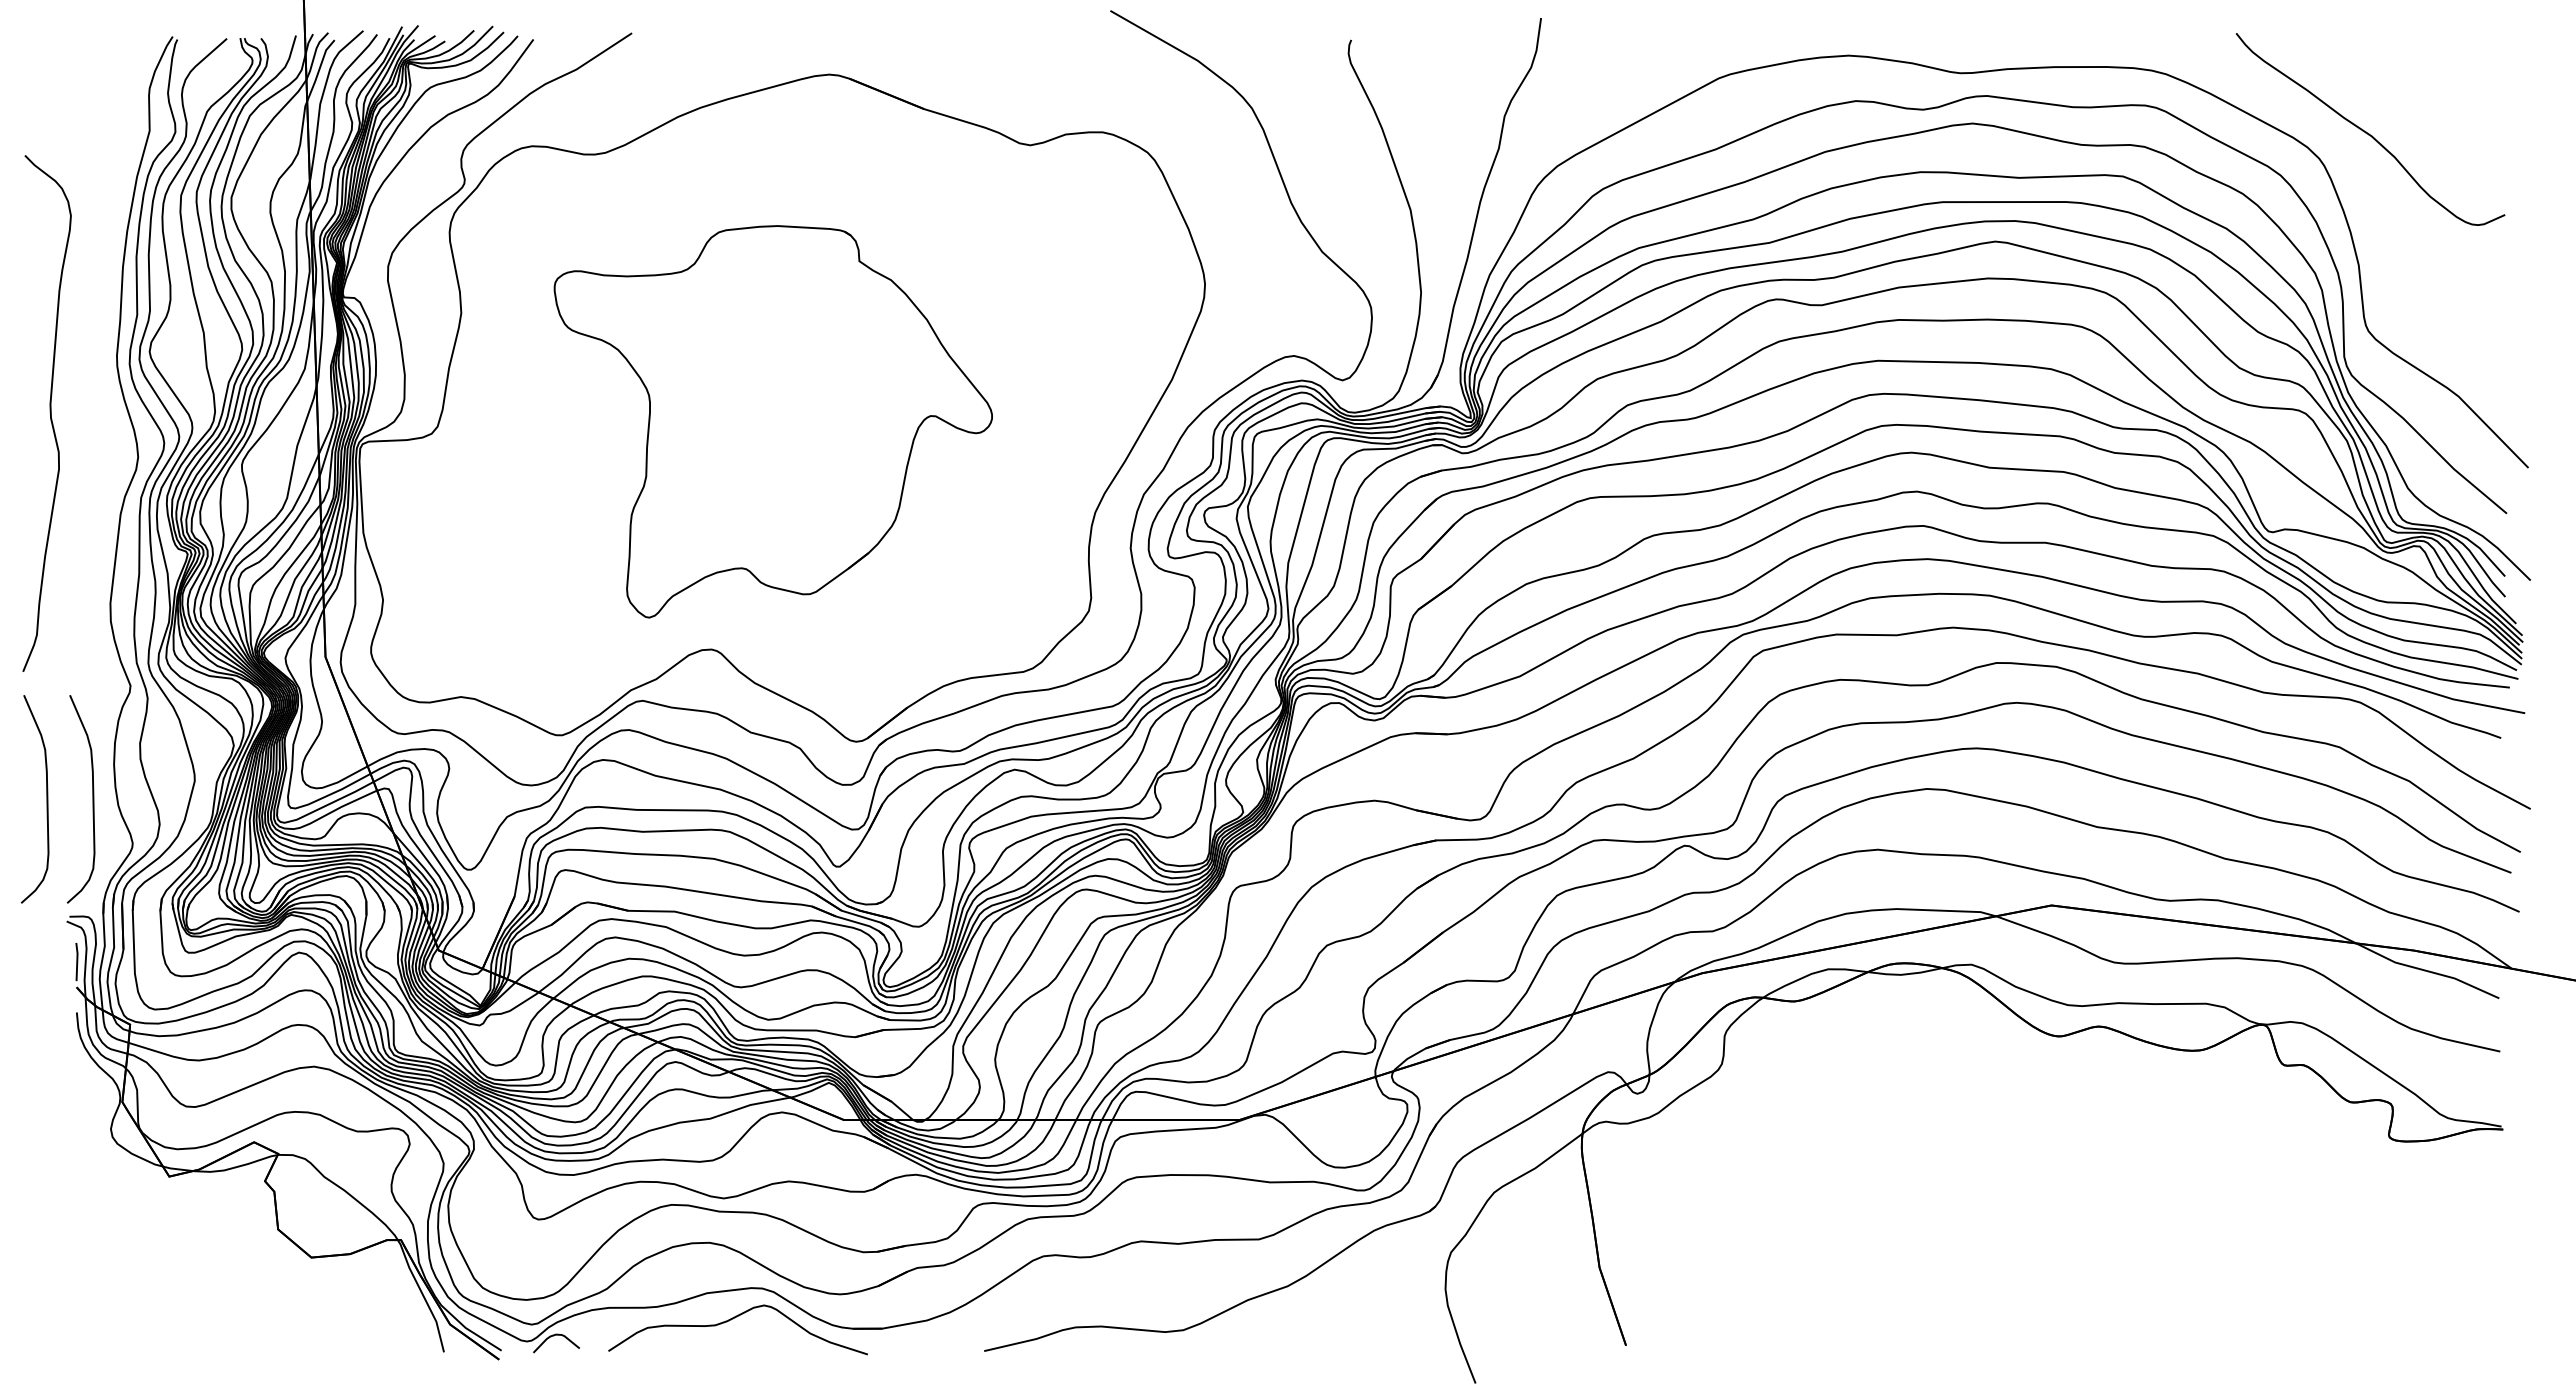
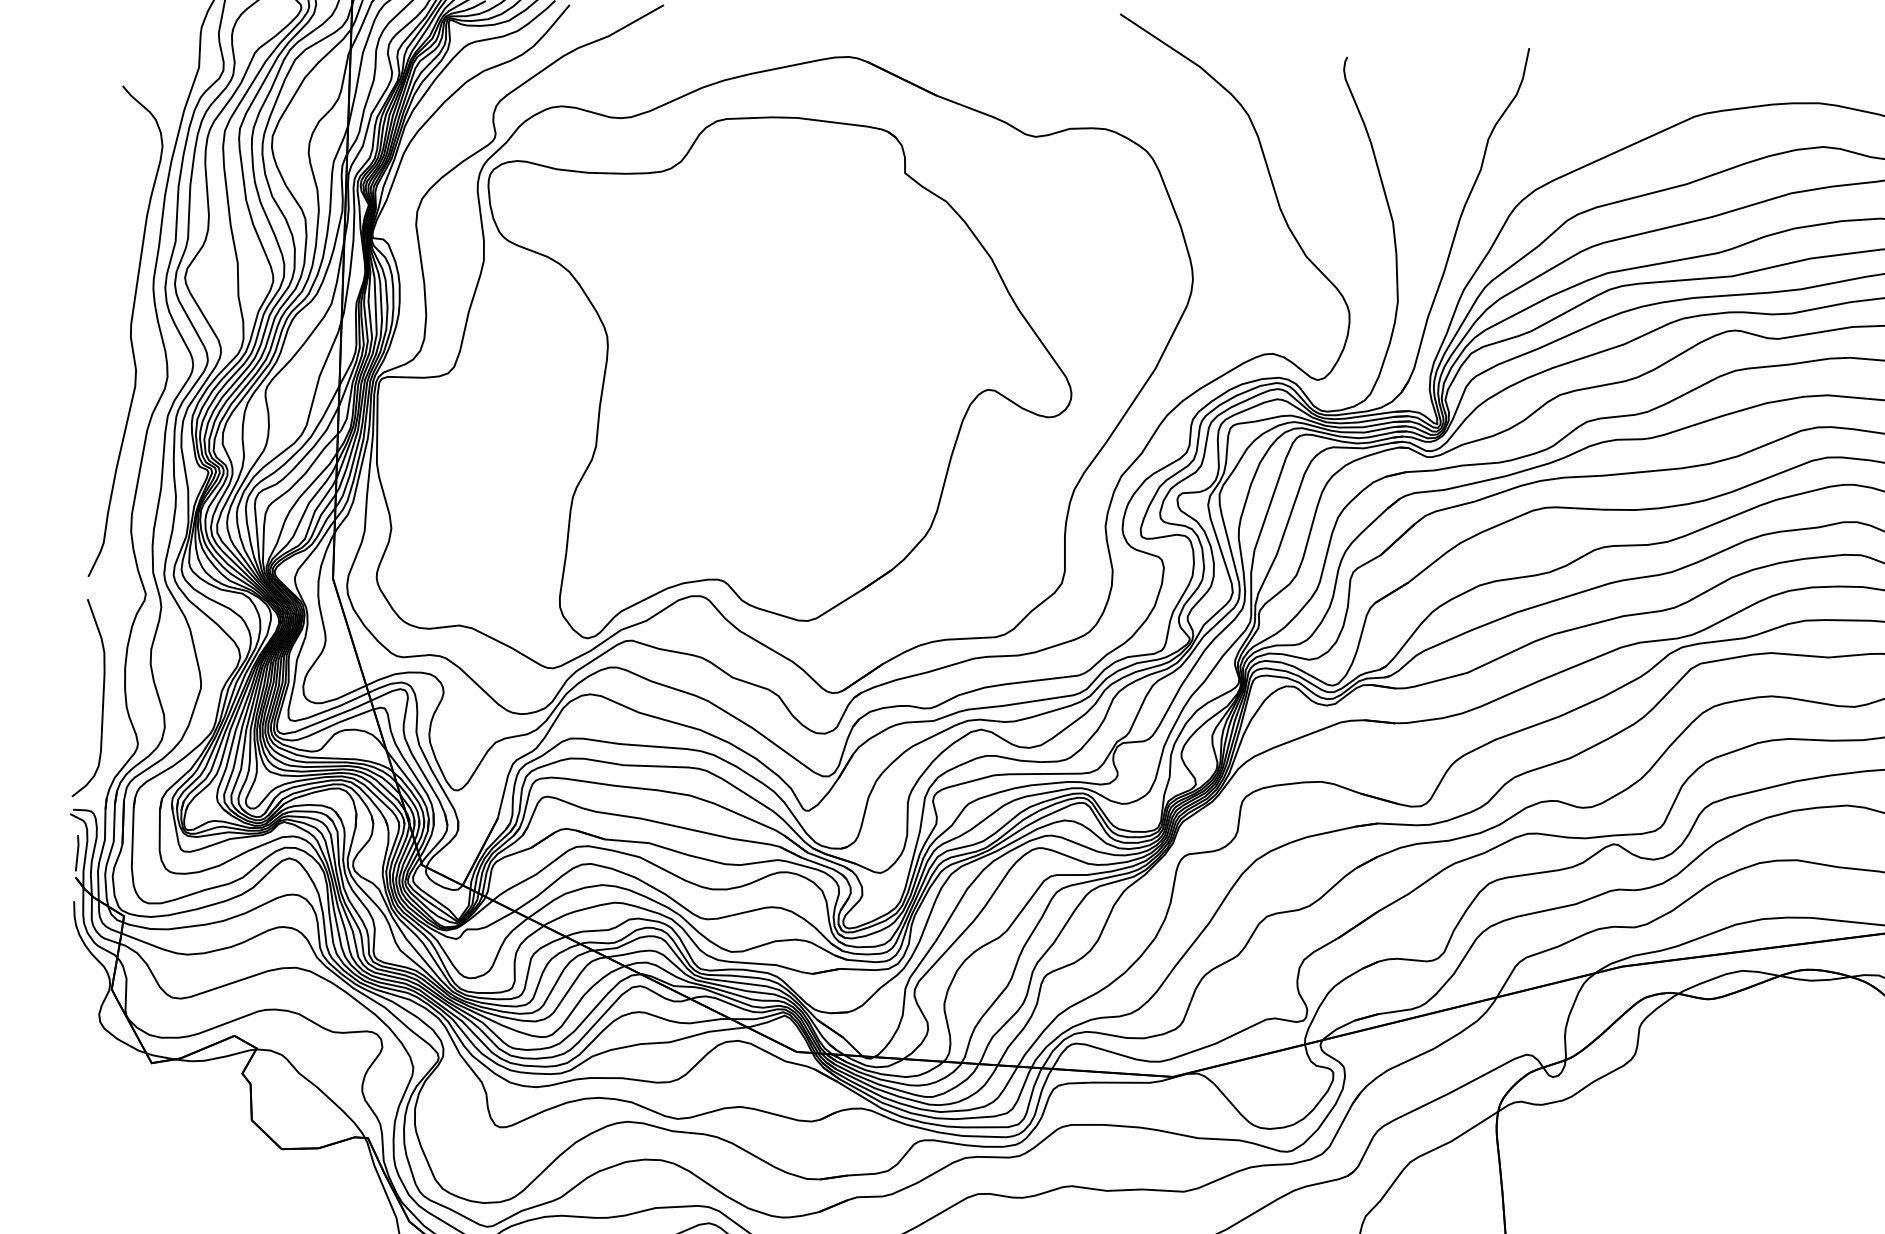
curve: (49, 412) -> (129, 331), moved
part: (773, 421) -> (773, 383), size x1.43
curve: (46, 799) -> (58, 696), removed

